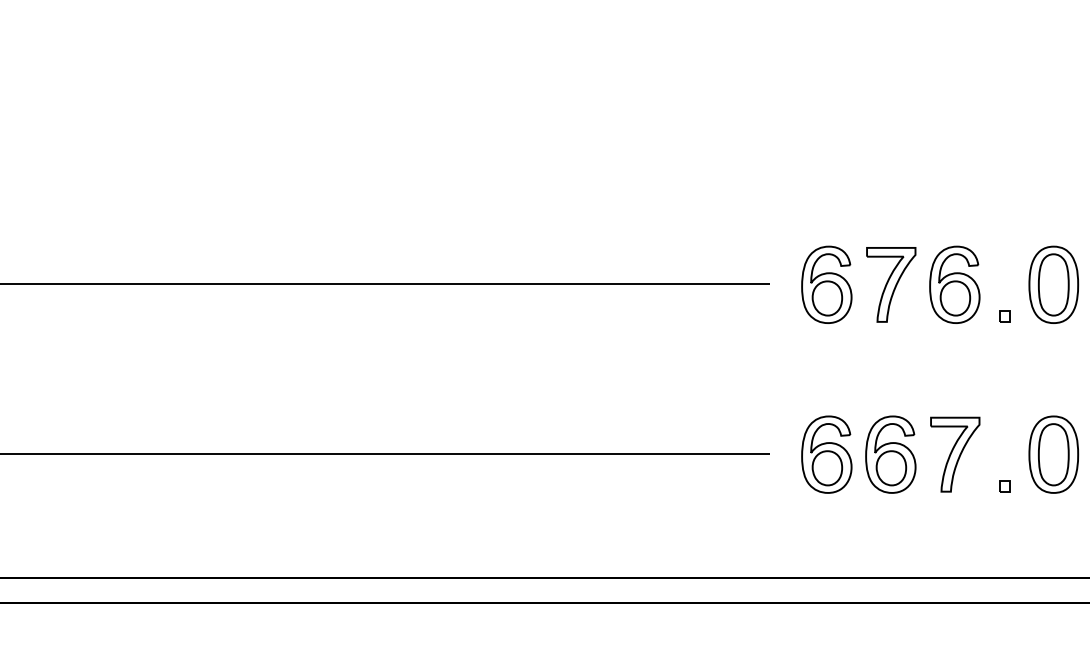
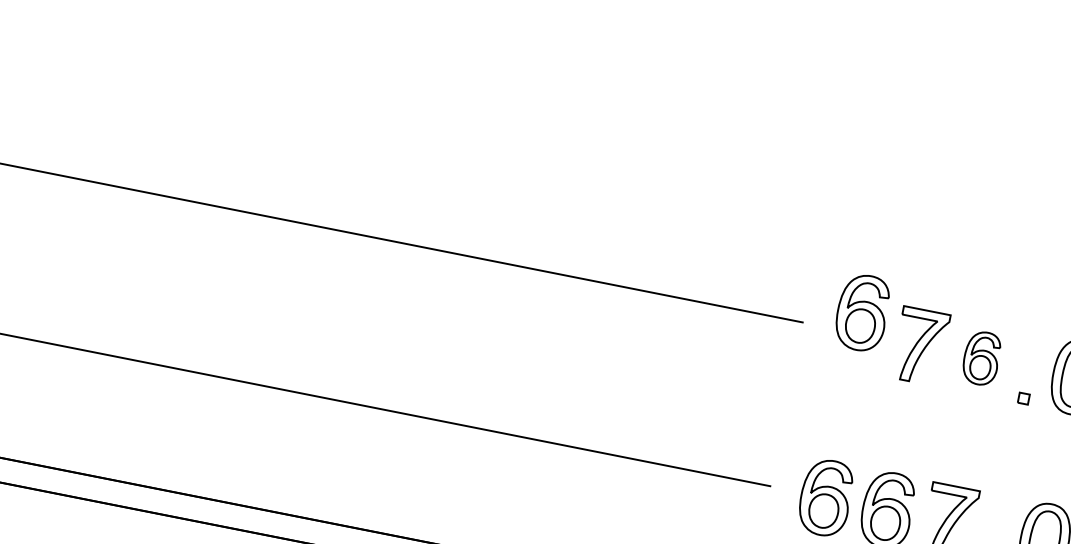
part: (826, 284) -> (862, 312), moved
part: (954, 284) -> (981, 358), size x0.7

